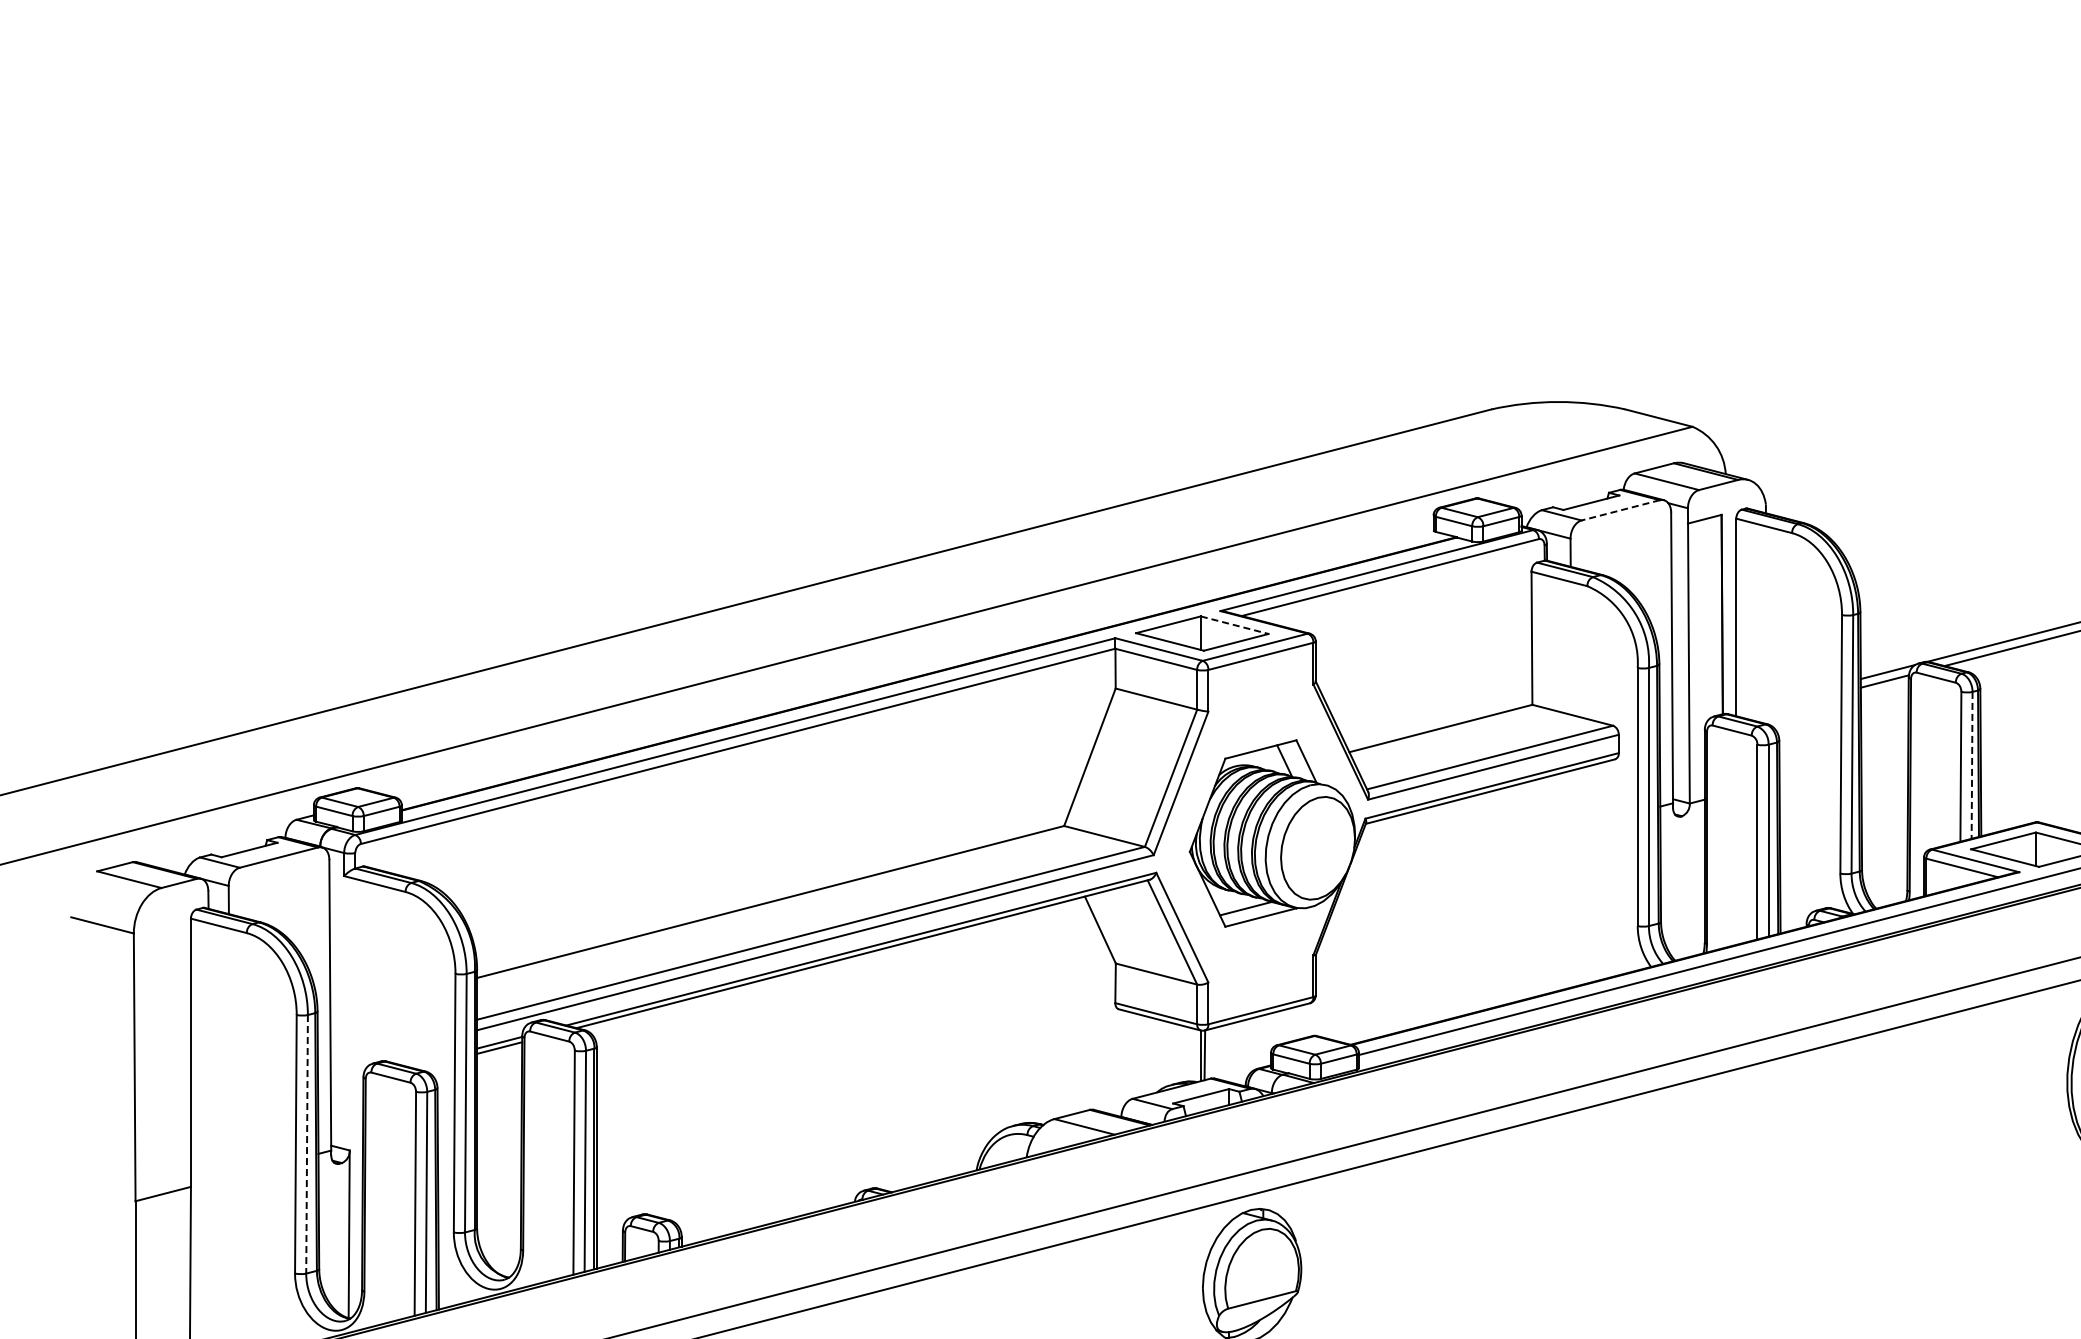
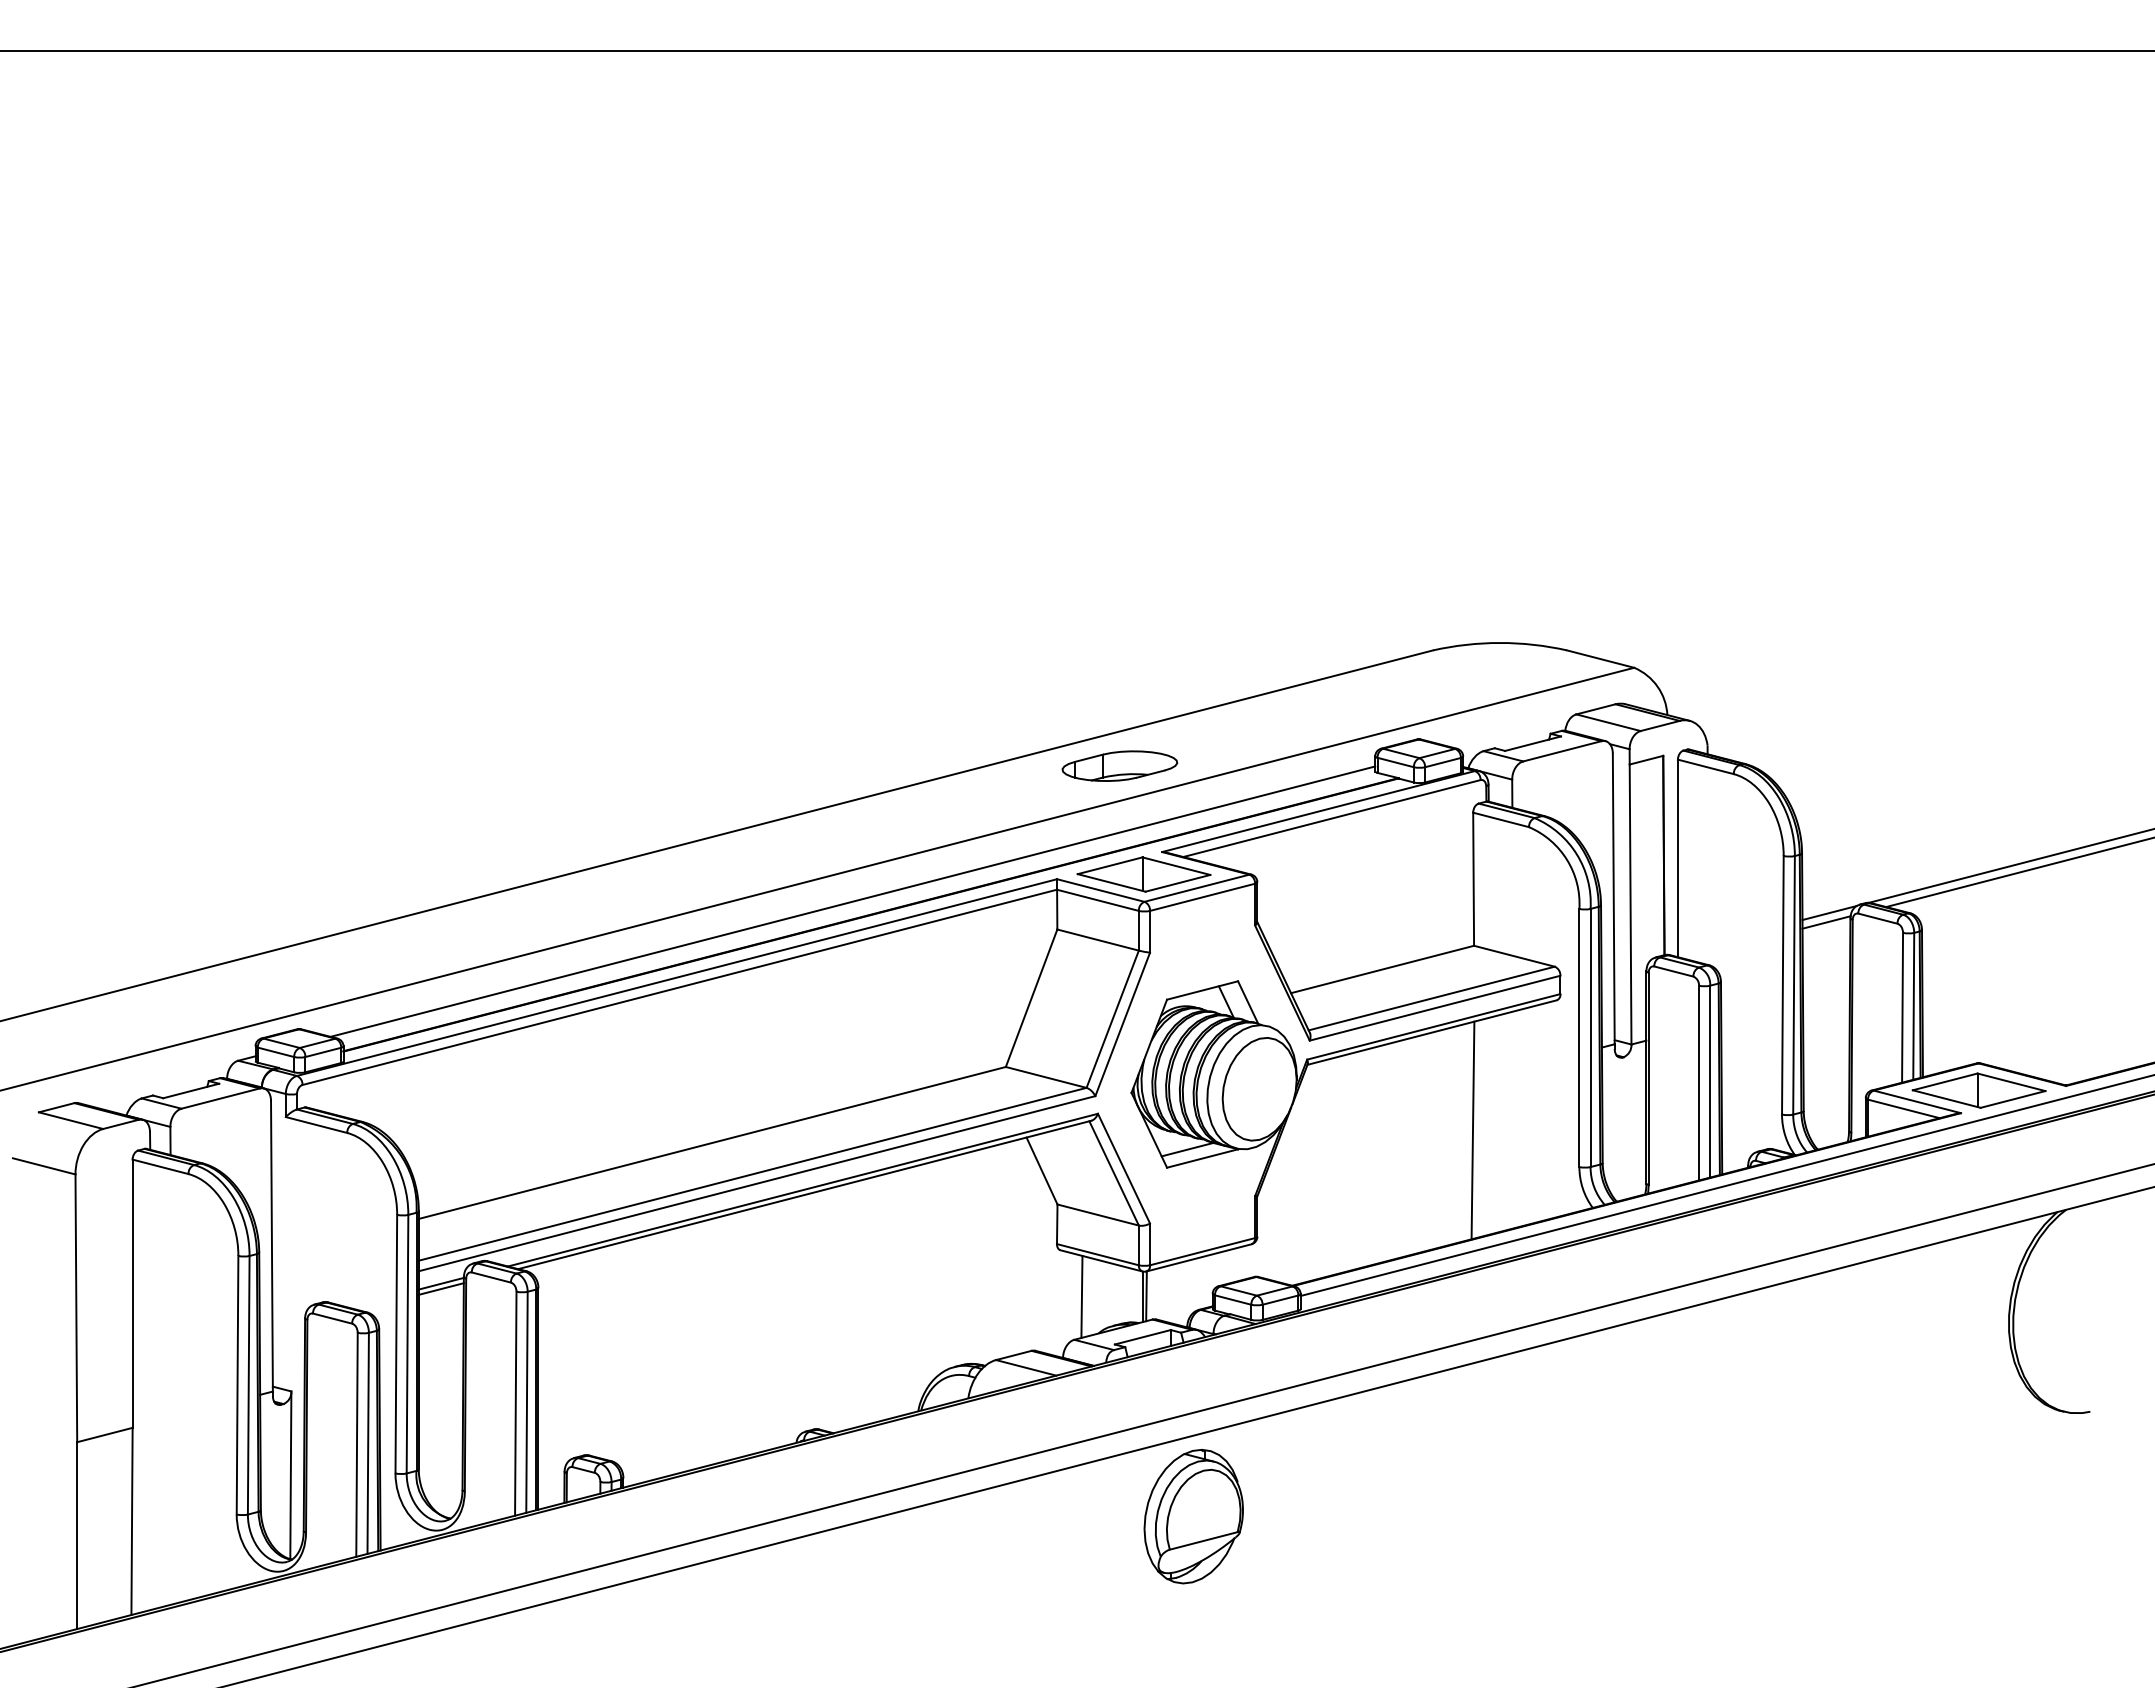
line: (1619, 510) -> (1561, 751), dashed -> solid
part: (1177, 524) -> (1119, 765), added
line: (1234, 625) -> (1176, 866), dashed -> solid
line: (910, 660) -> (852, 901), added
line: (1971, 765) -> (1913, 1006), dashed -> solid
line: (1530, 889) -> (1472, 1130), added
line: (1139, 1055) -> (1081, 1296), added
line: (306, 1144) -> (248, 1385), dashed -> solid

